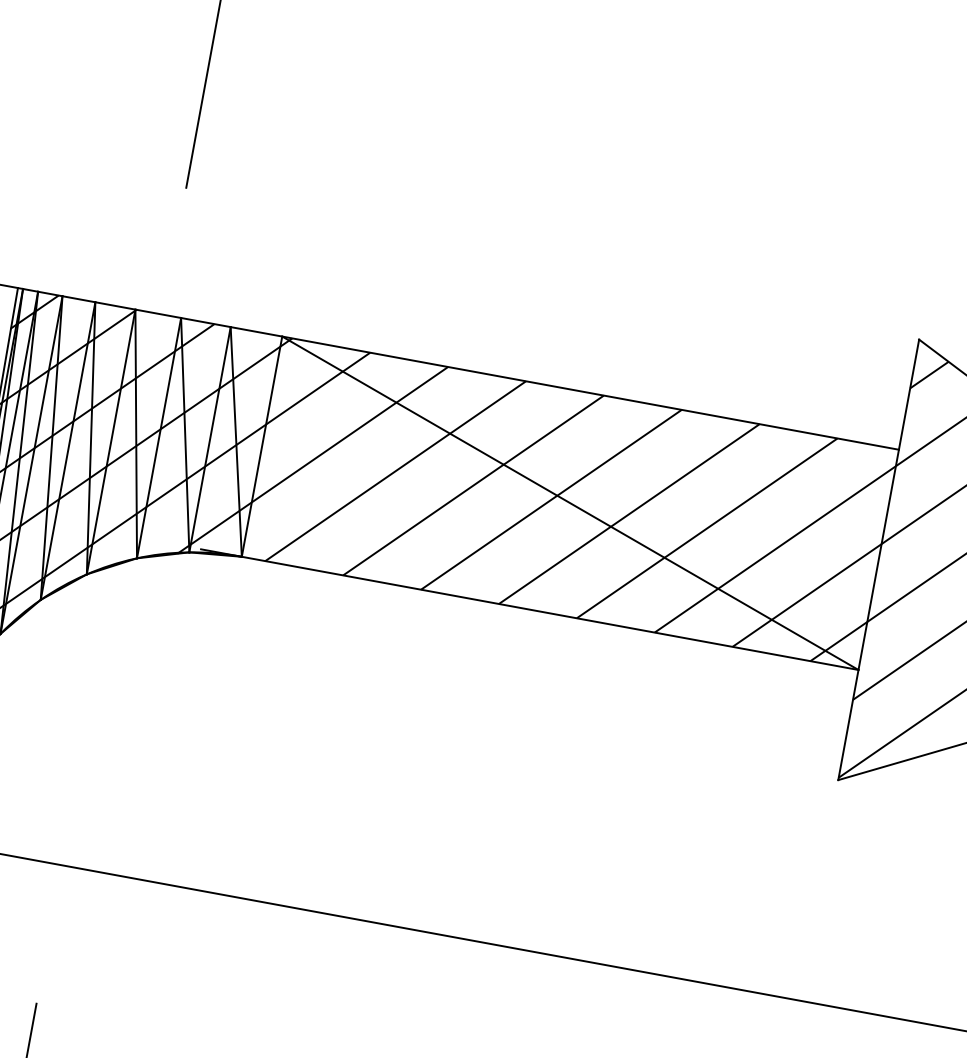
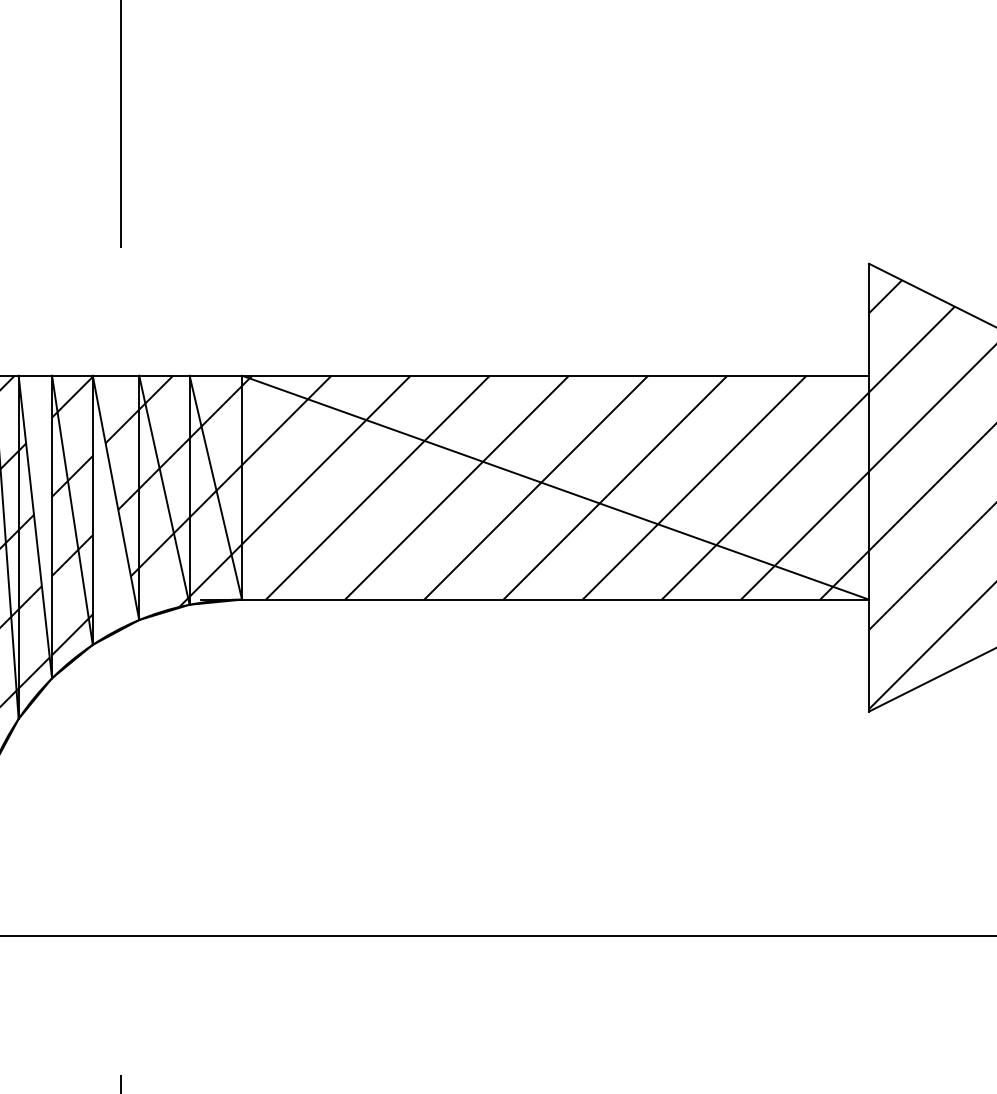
hatch: (132, 430) -> (111, 495), removed
hatch: (53, 459) -> (39, 537), removed

